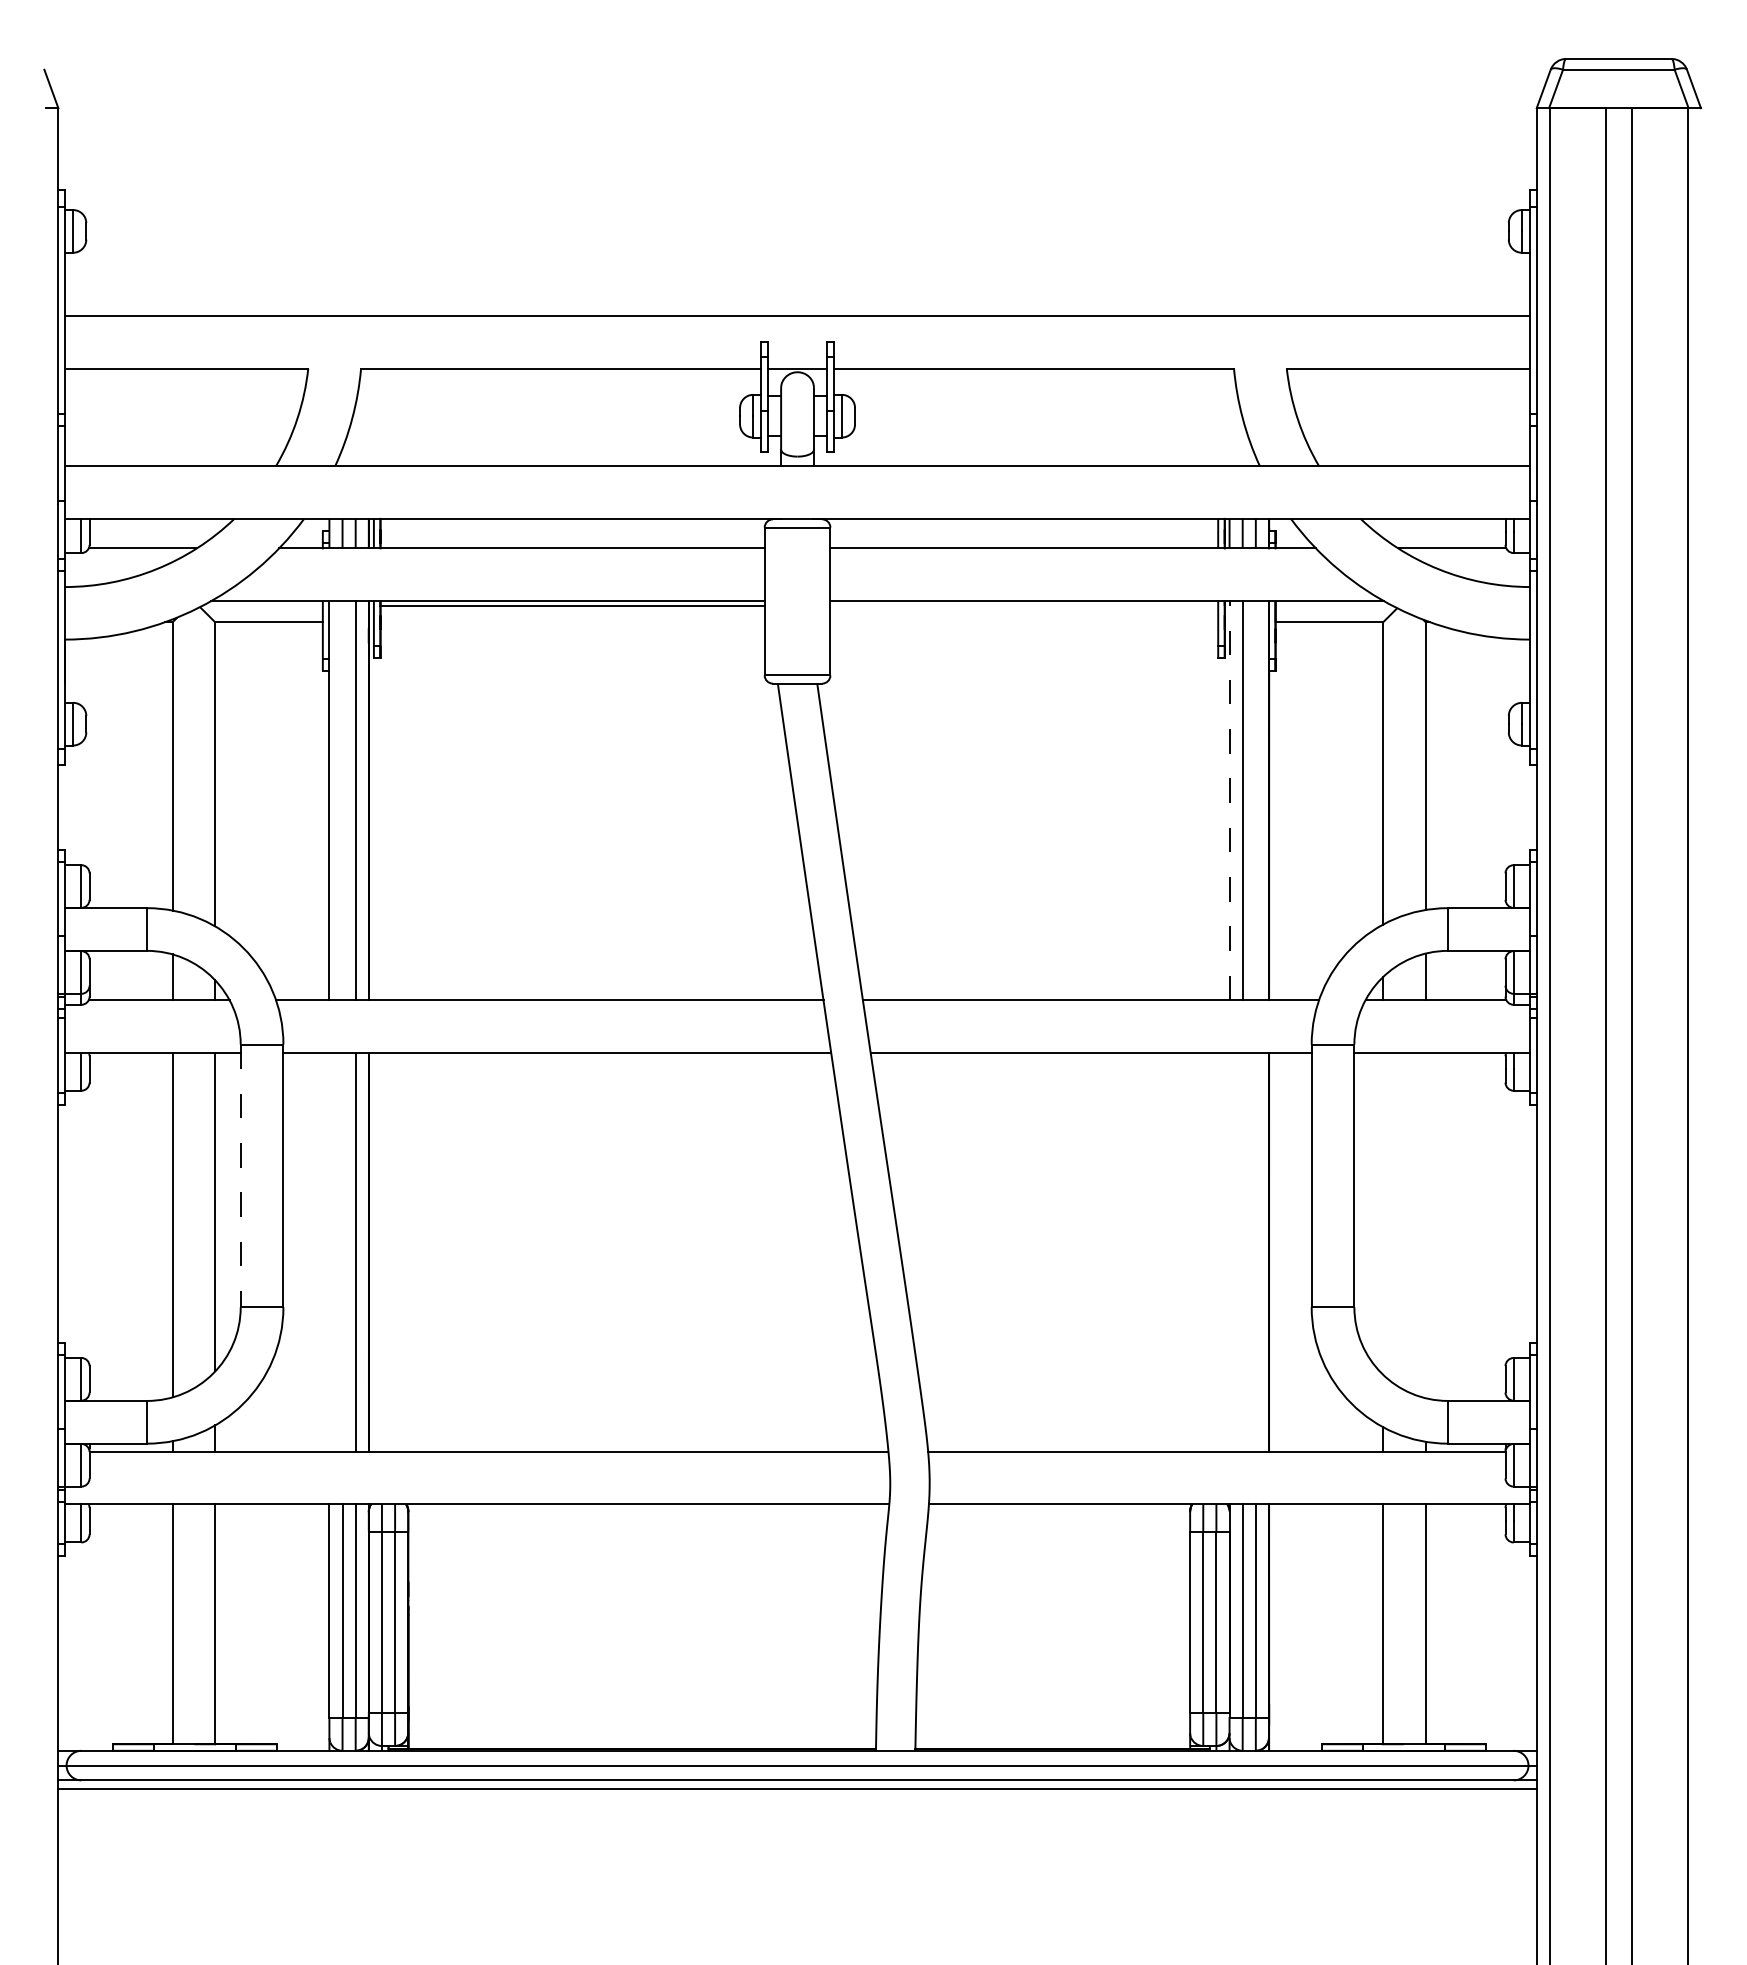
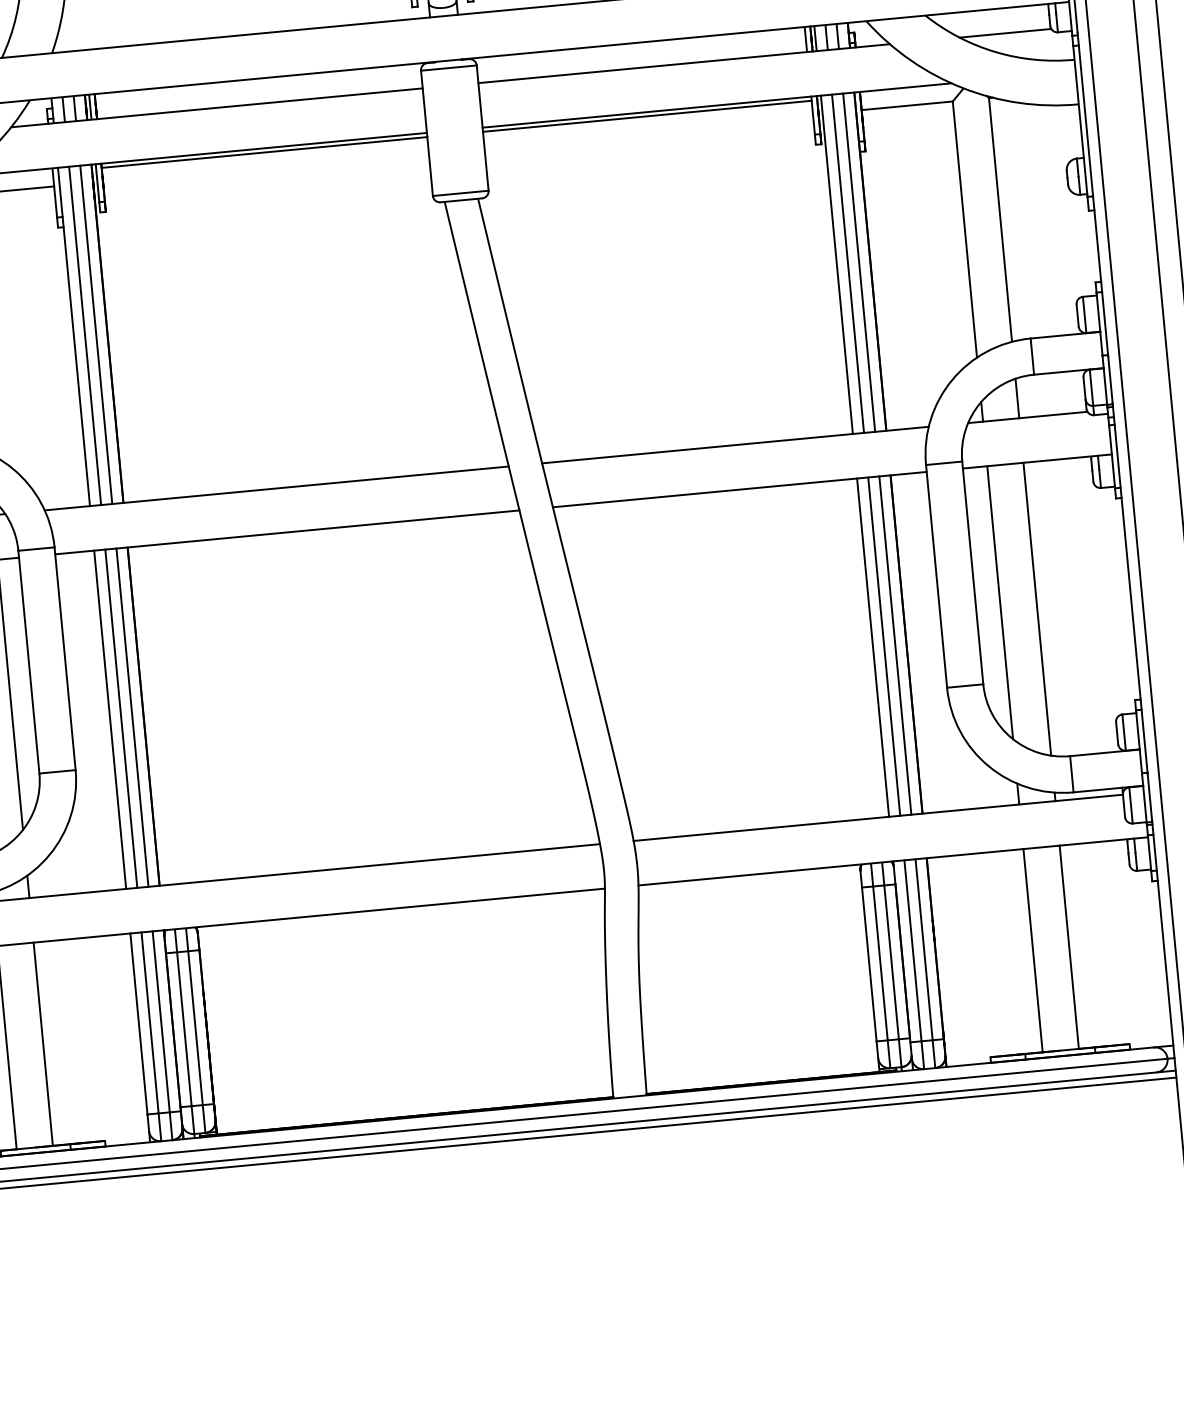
line: (1024, 605) -> (647, 115), added
line: (342, 800) -> (85, 335), added
line: (1229, 800) -> (836, 264), dashed -> solid
line: (1255, 800) -> (858, 262), added
line: (240, 1176) -> (28, 662), dashed -> solid
line: (1383, 1213) -> (1000, 602), added
line: (1425, 1225) -> (1037, 609), added
line: (329, 1251) -> (110, 719), added
line: (342, 1251) -> (121, 718), added
line: (1229, 1251) -> (872, 647), added
line: (1242, 1251) -> (883, 645), added
line: (1255, 1251) -> (895, 644), added

